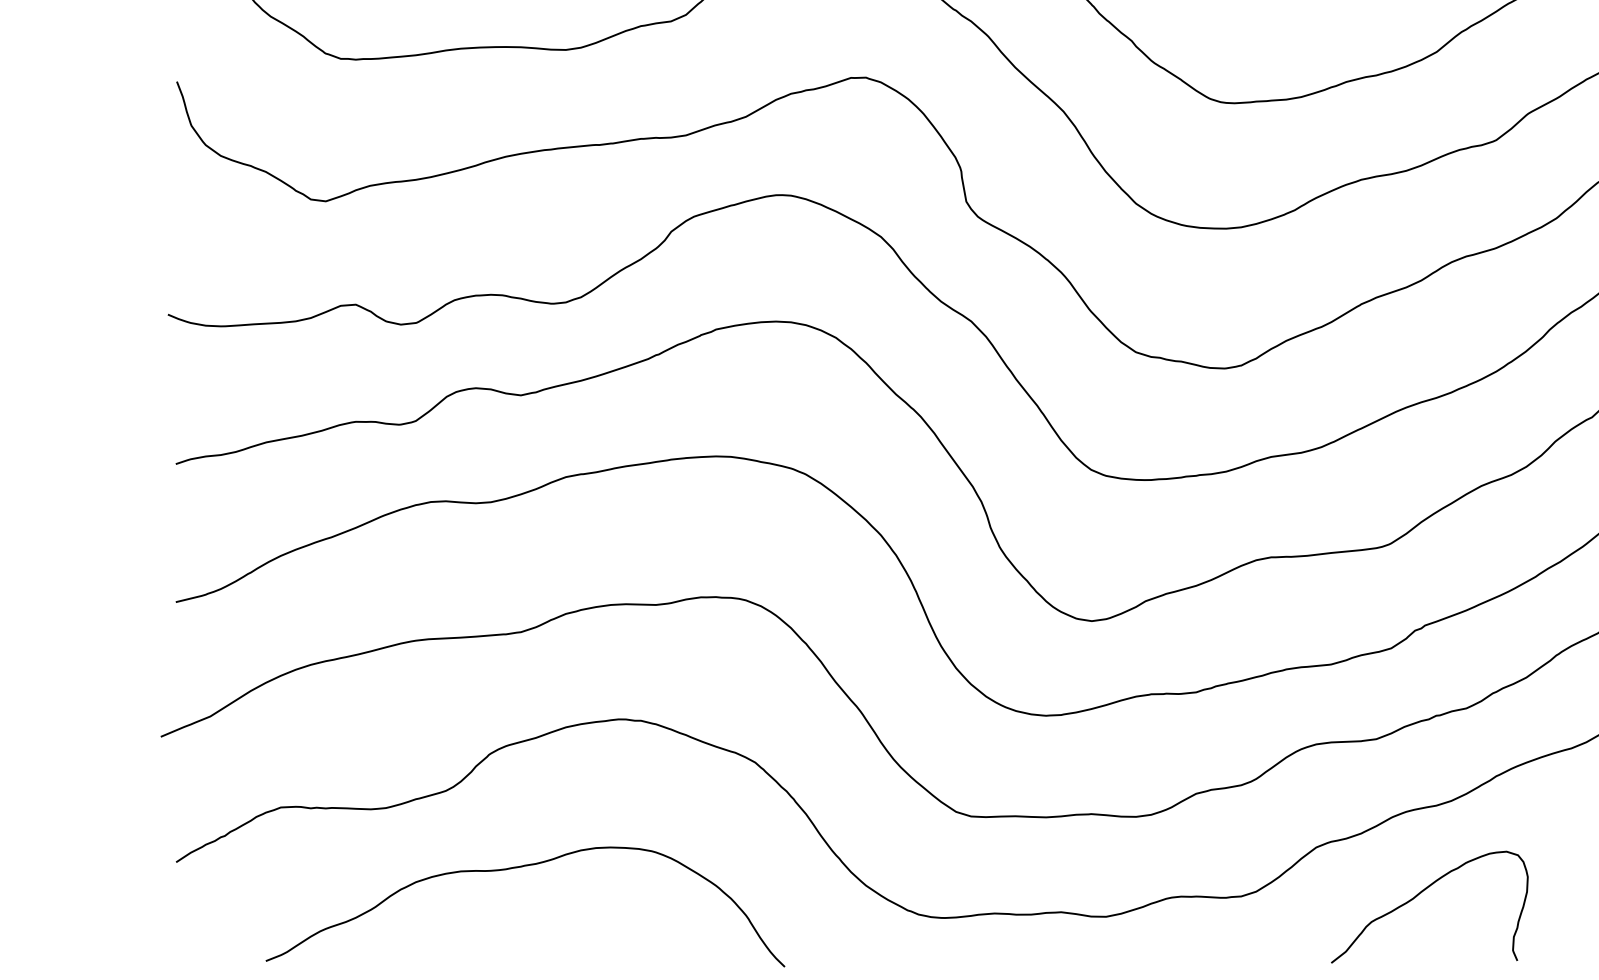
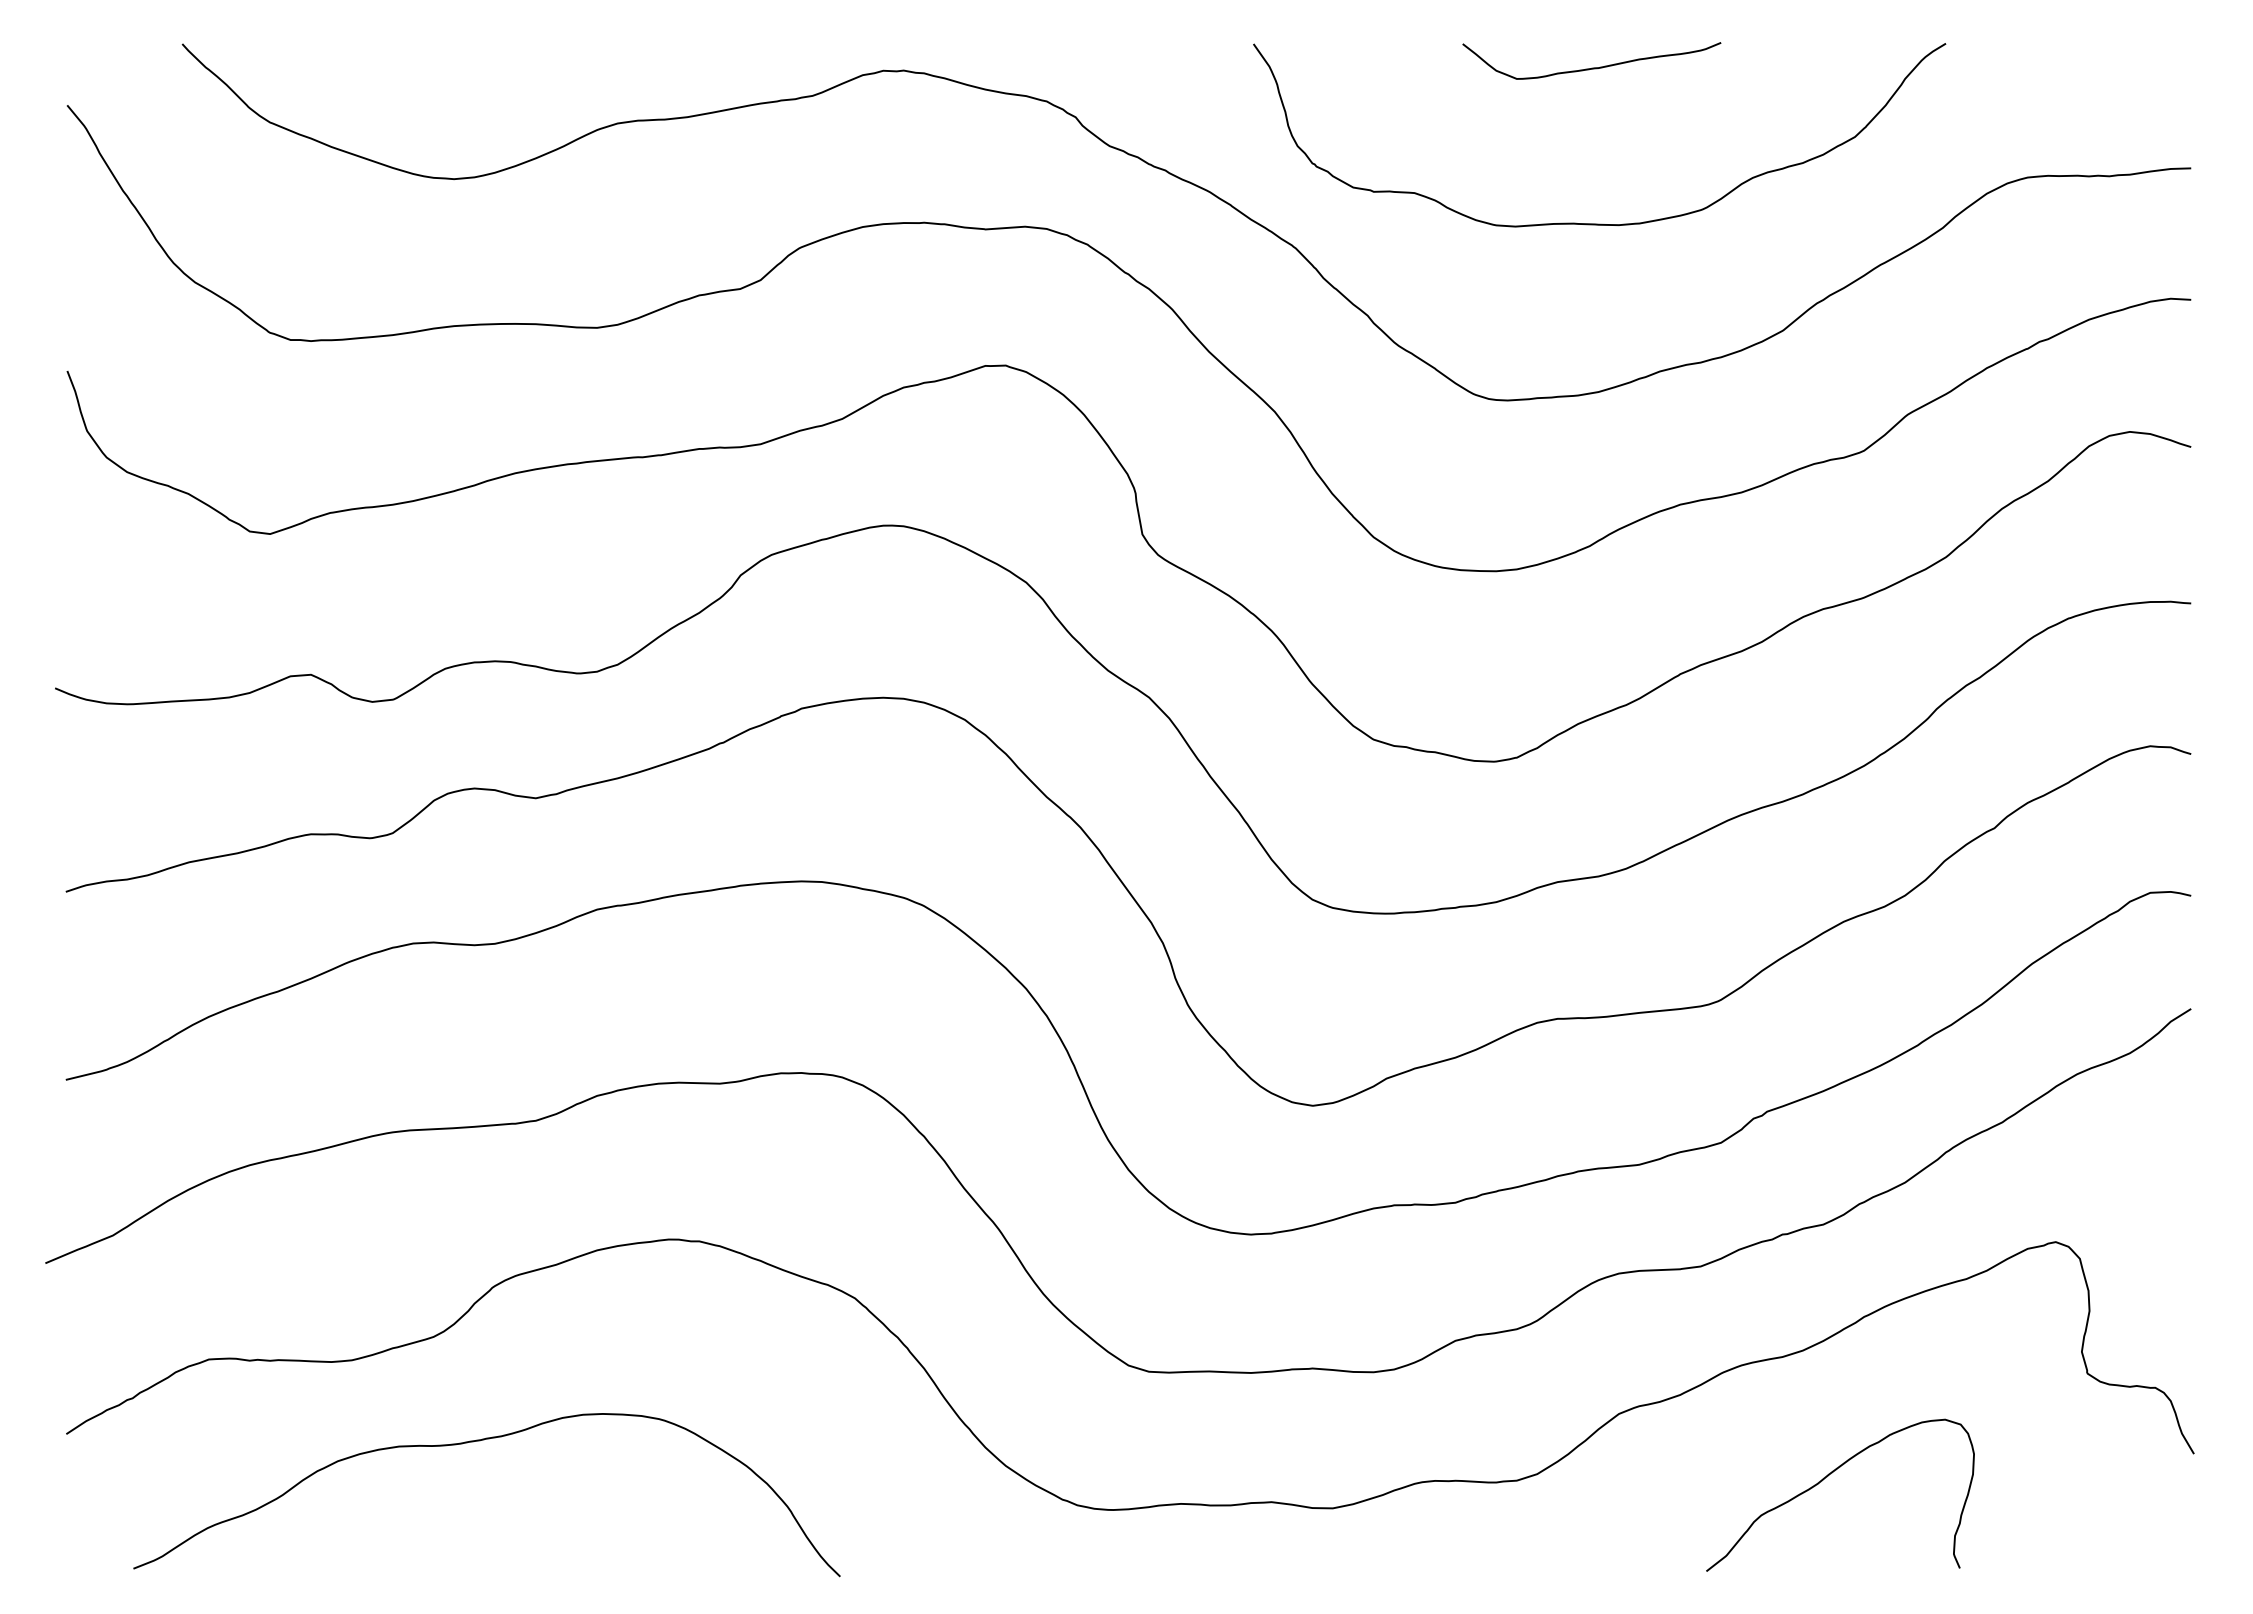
curve: (520, 867) -> (480, 1441), moved
curve: (1420, 894) -> (1827, 1477), moved

